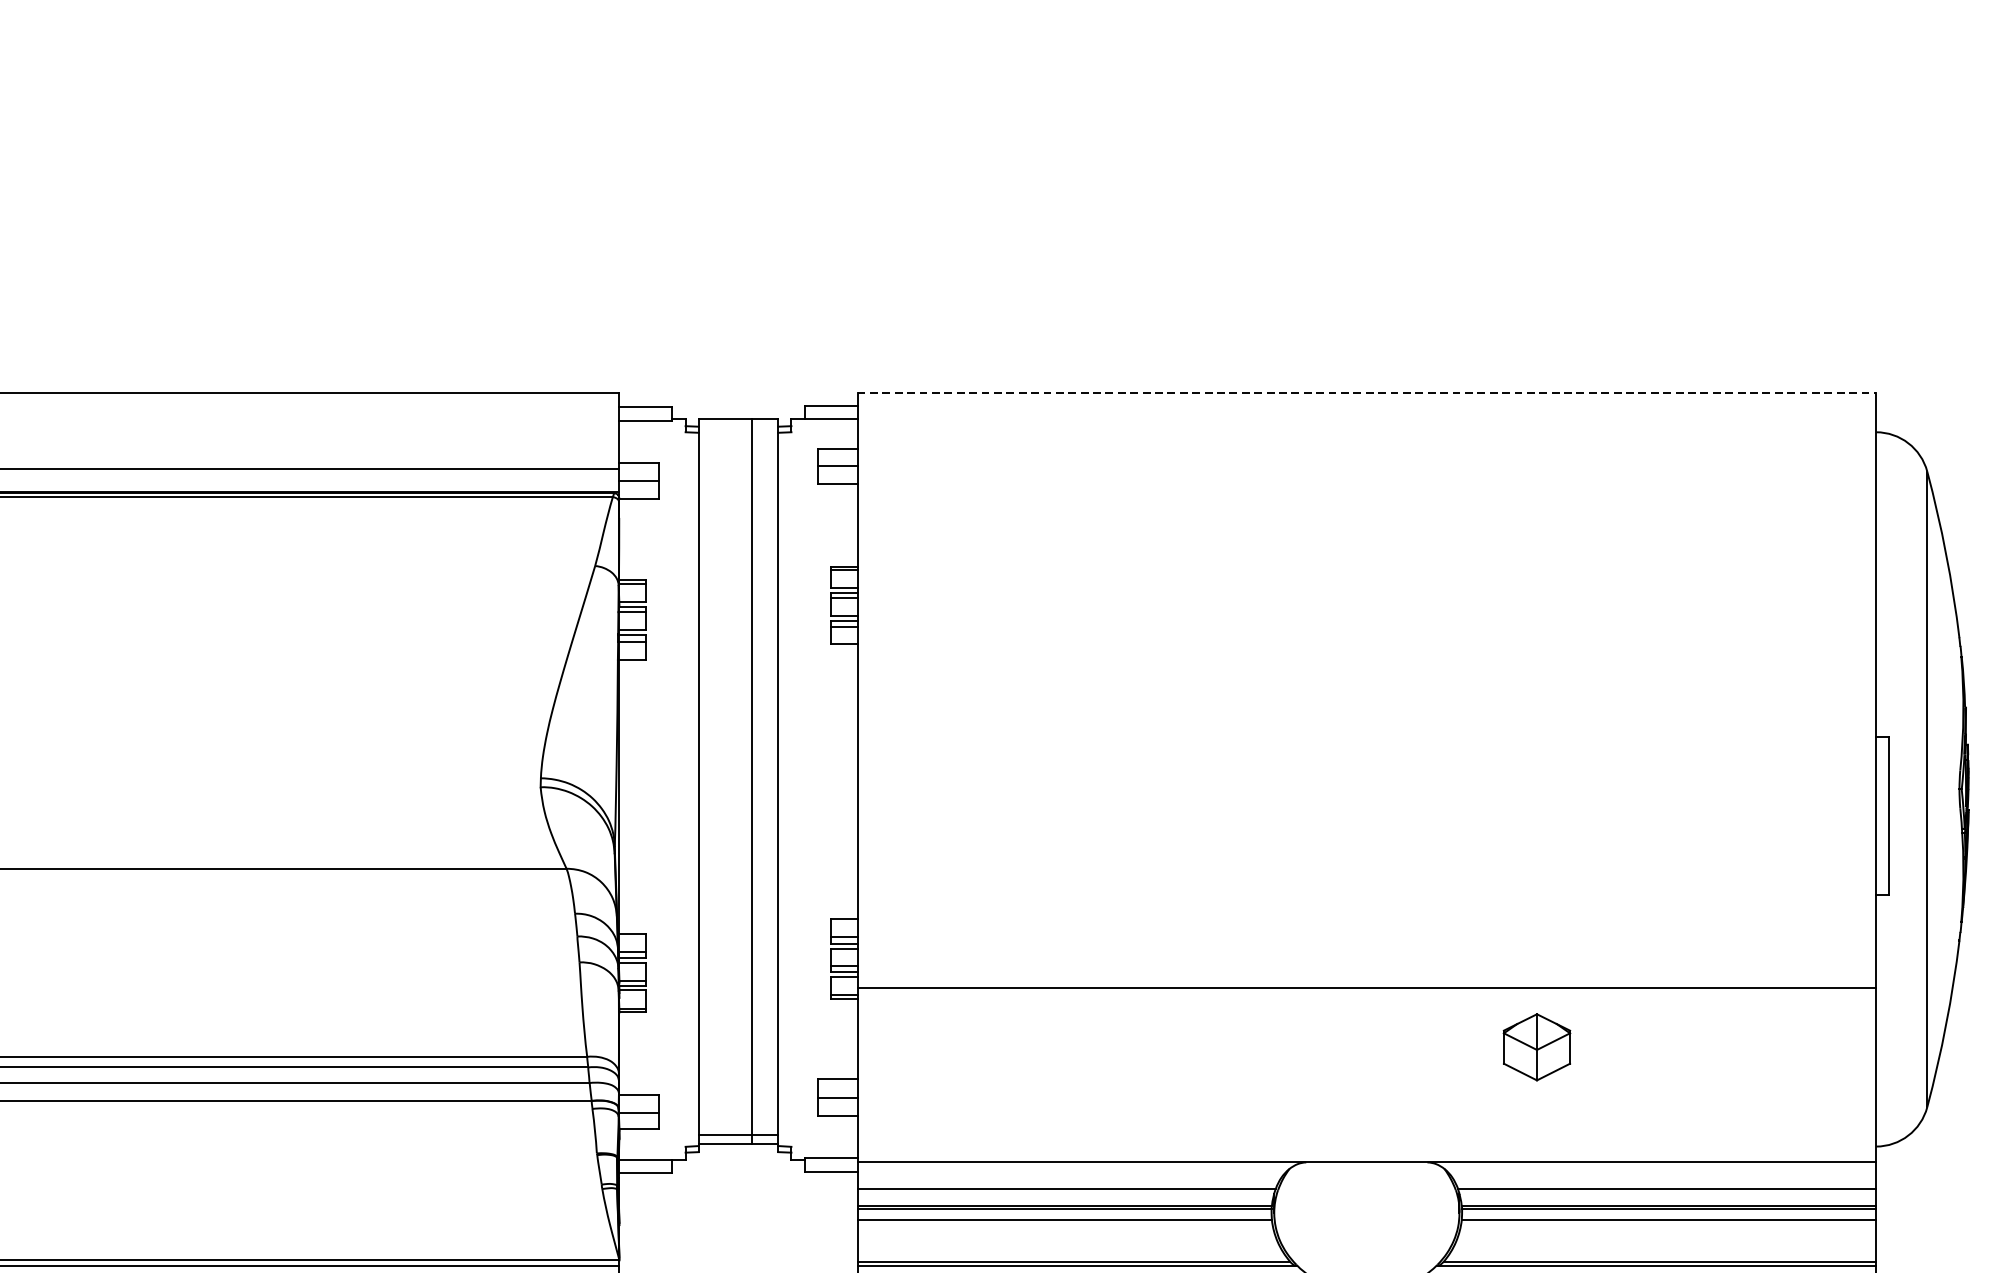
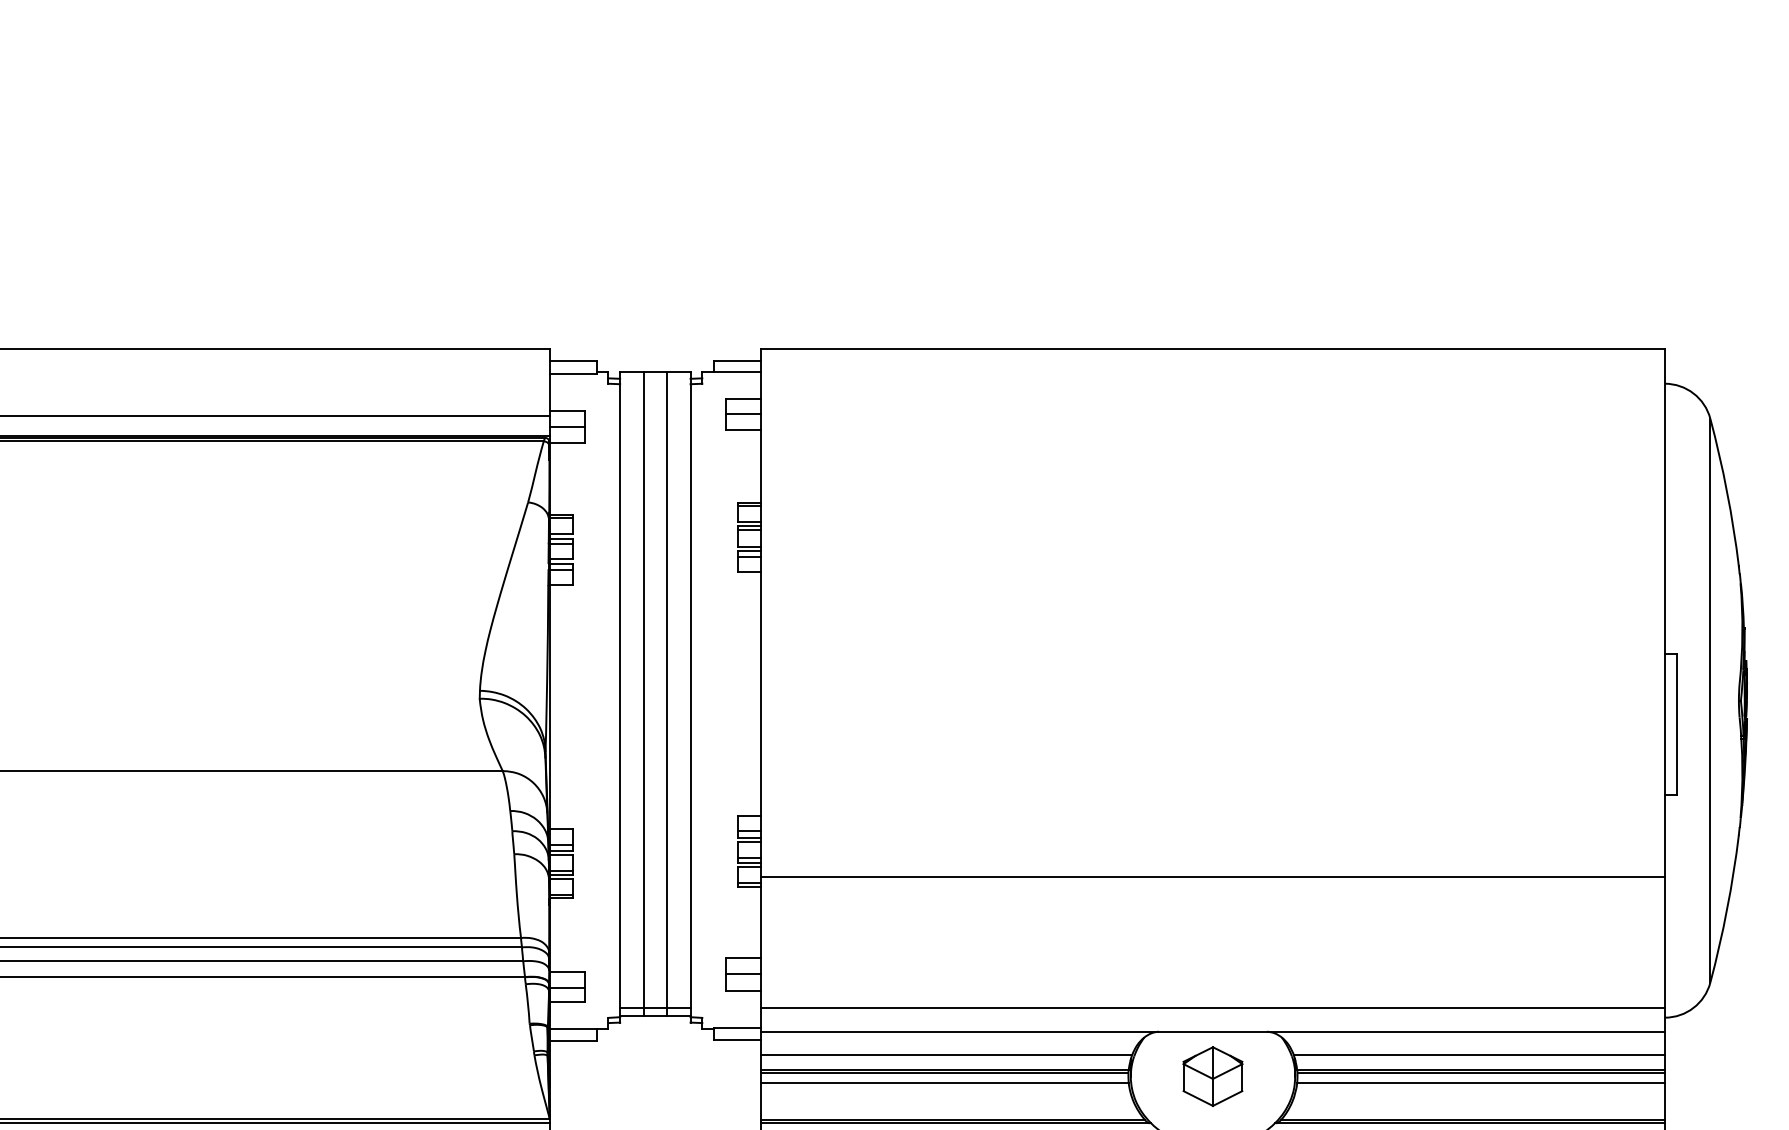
line: (1366, 392) -> (1212, 348), dashed -> solid
line: (725, 781) -> (643, 693), added
part: (1536, 1047) -> (1212, 1076), moved
line: (1366, 1136) -> (1212, 1008), added

